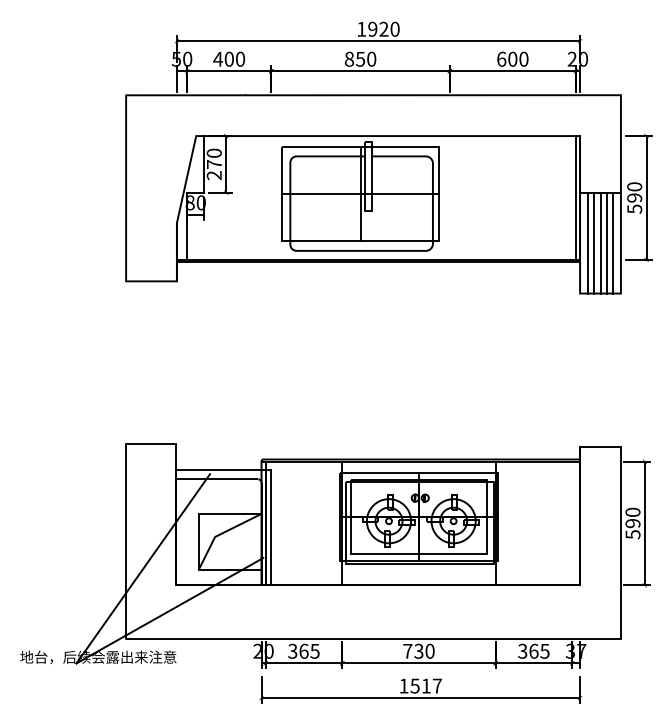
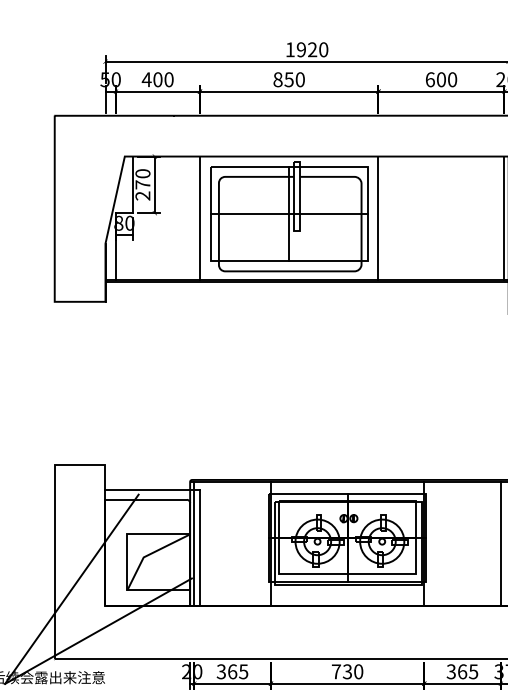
line: (271, 197) -> (200, 217), added
line: (449, 197) -> (378, 217), added
line: (572, 523) -> (501, 543), added

